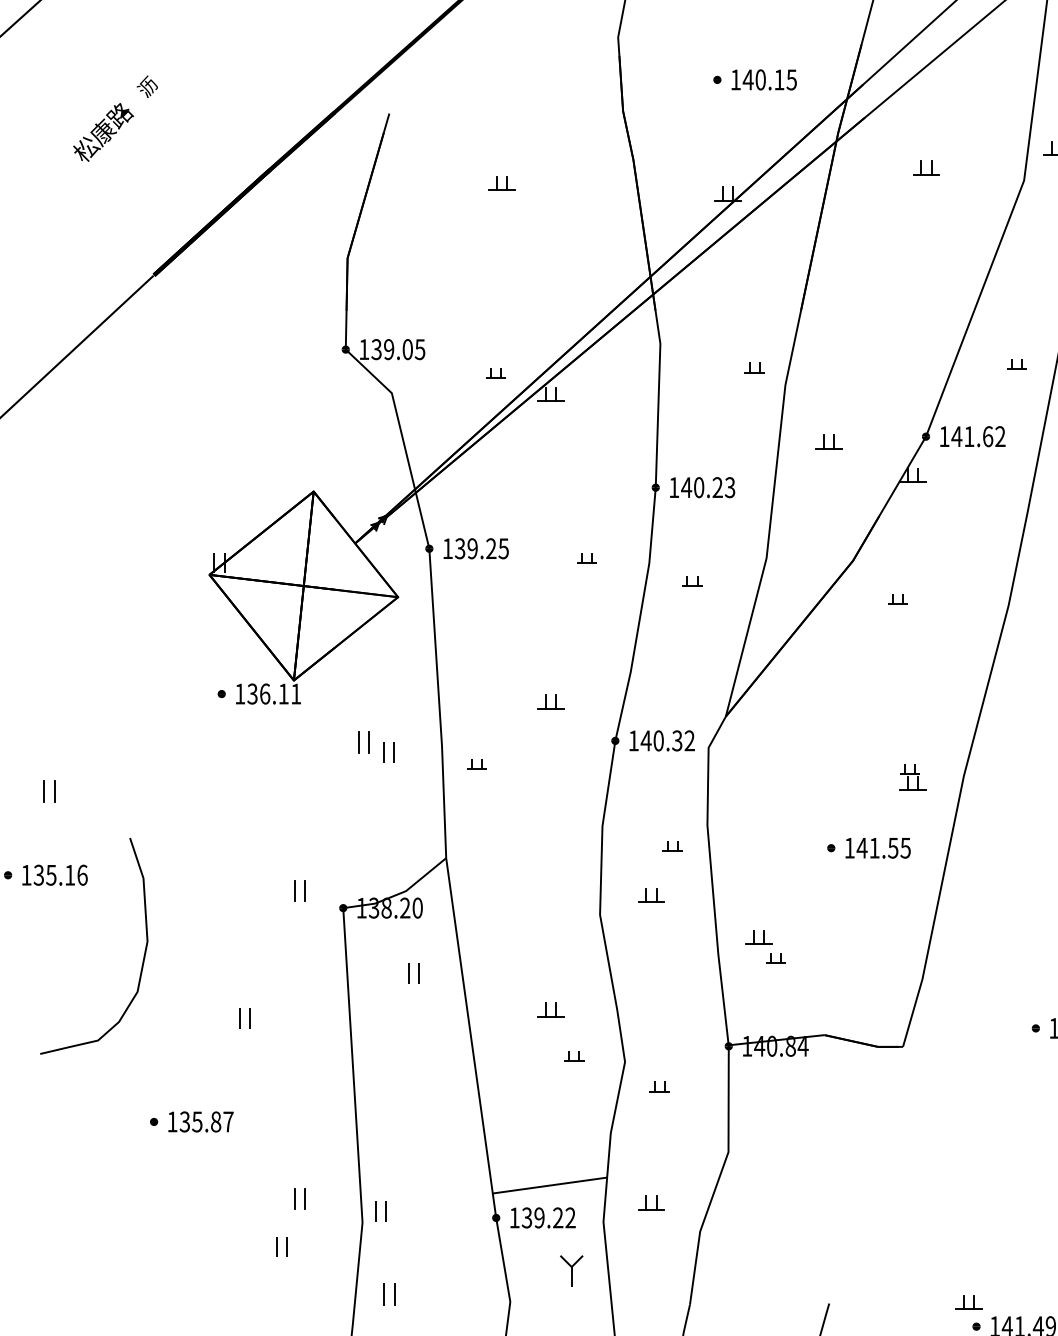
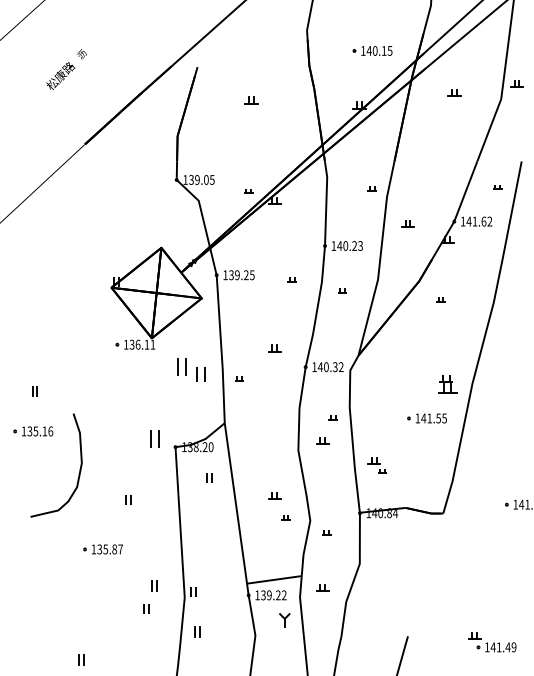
part: (376, 745) -> (191, 369), size x1.6
part: (911, 777) -> (447, 384), size x1.4
part: (299, 890) -> (154, 438), size x1.6

